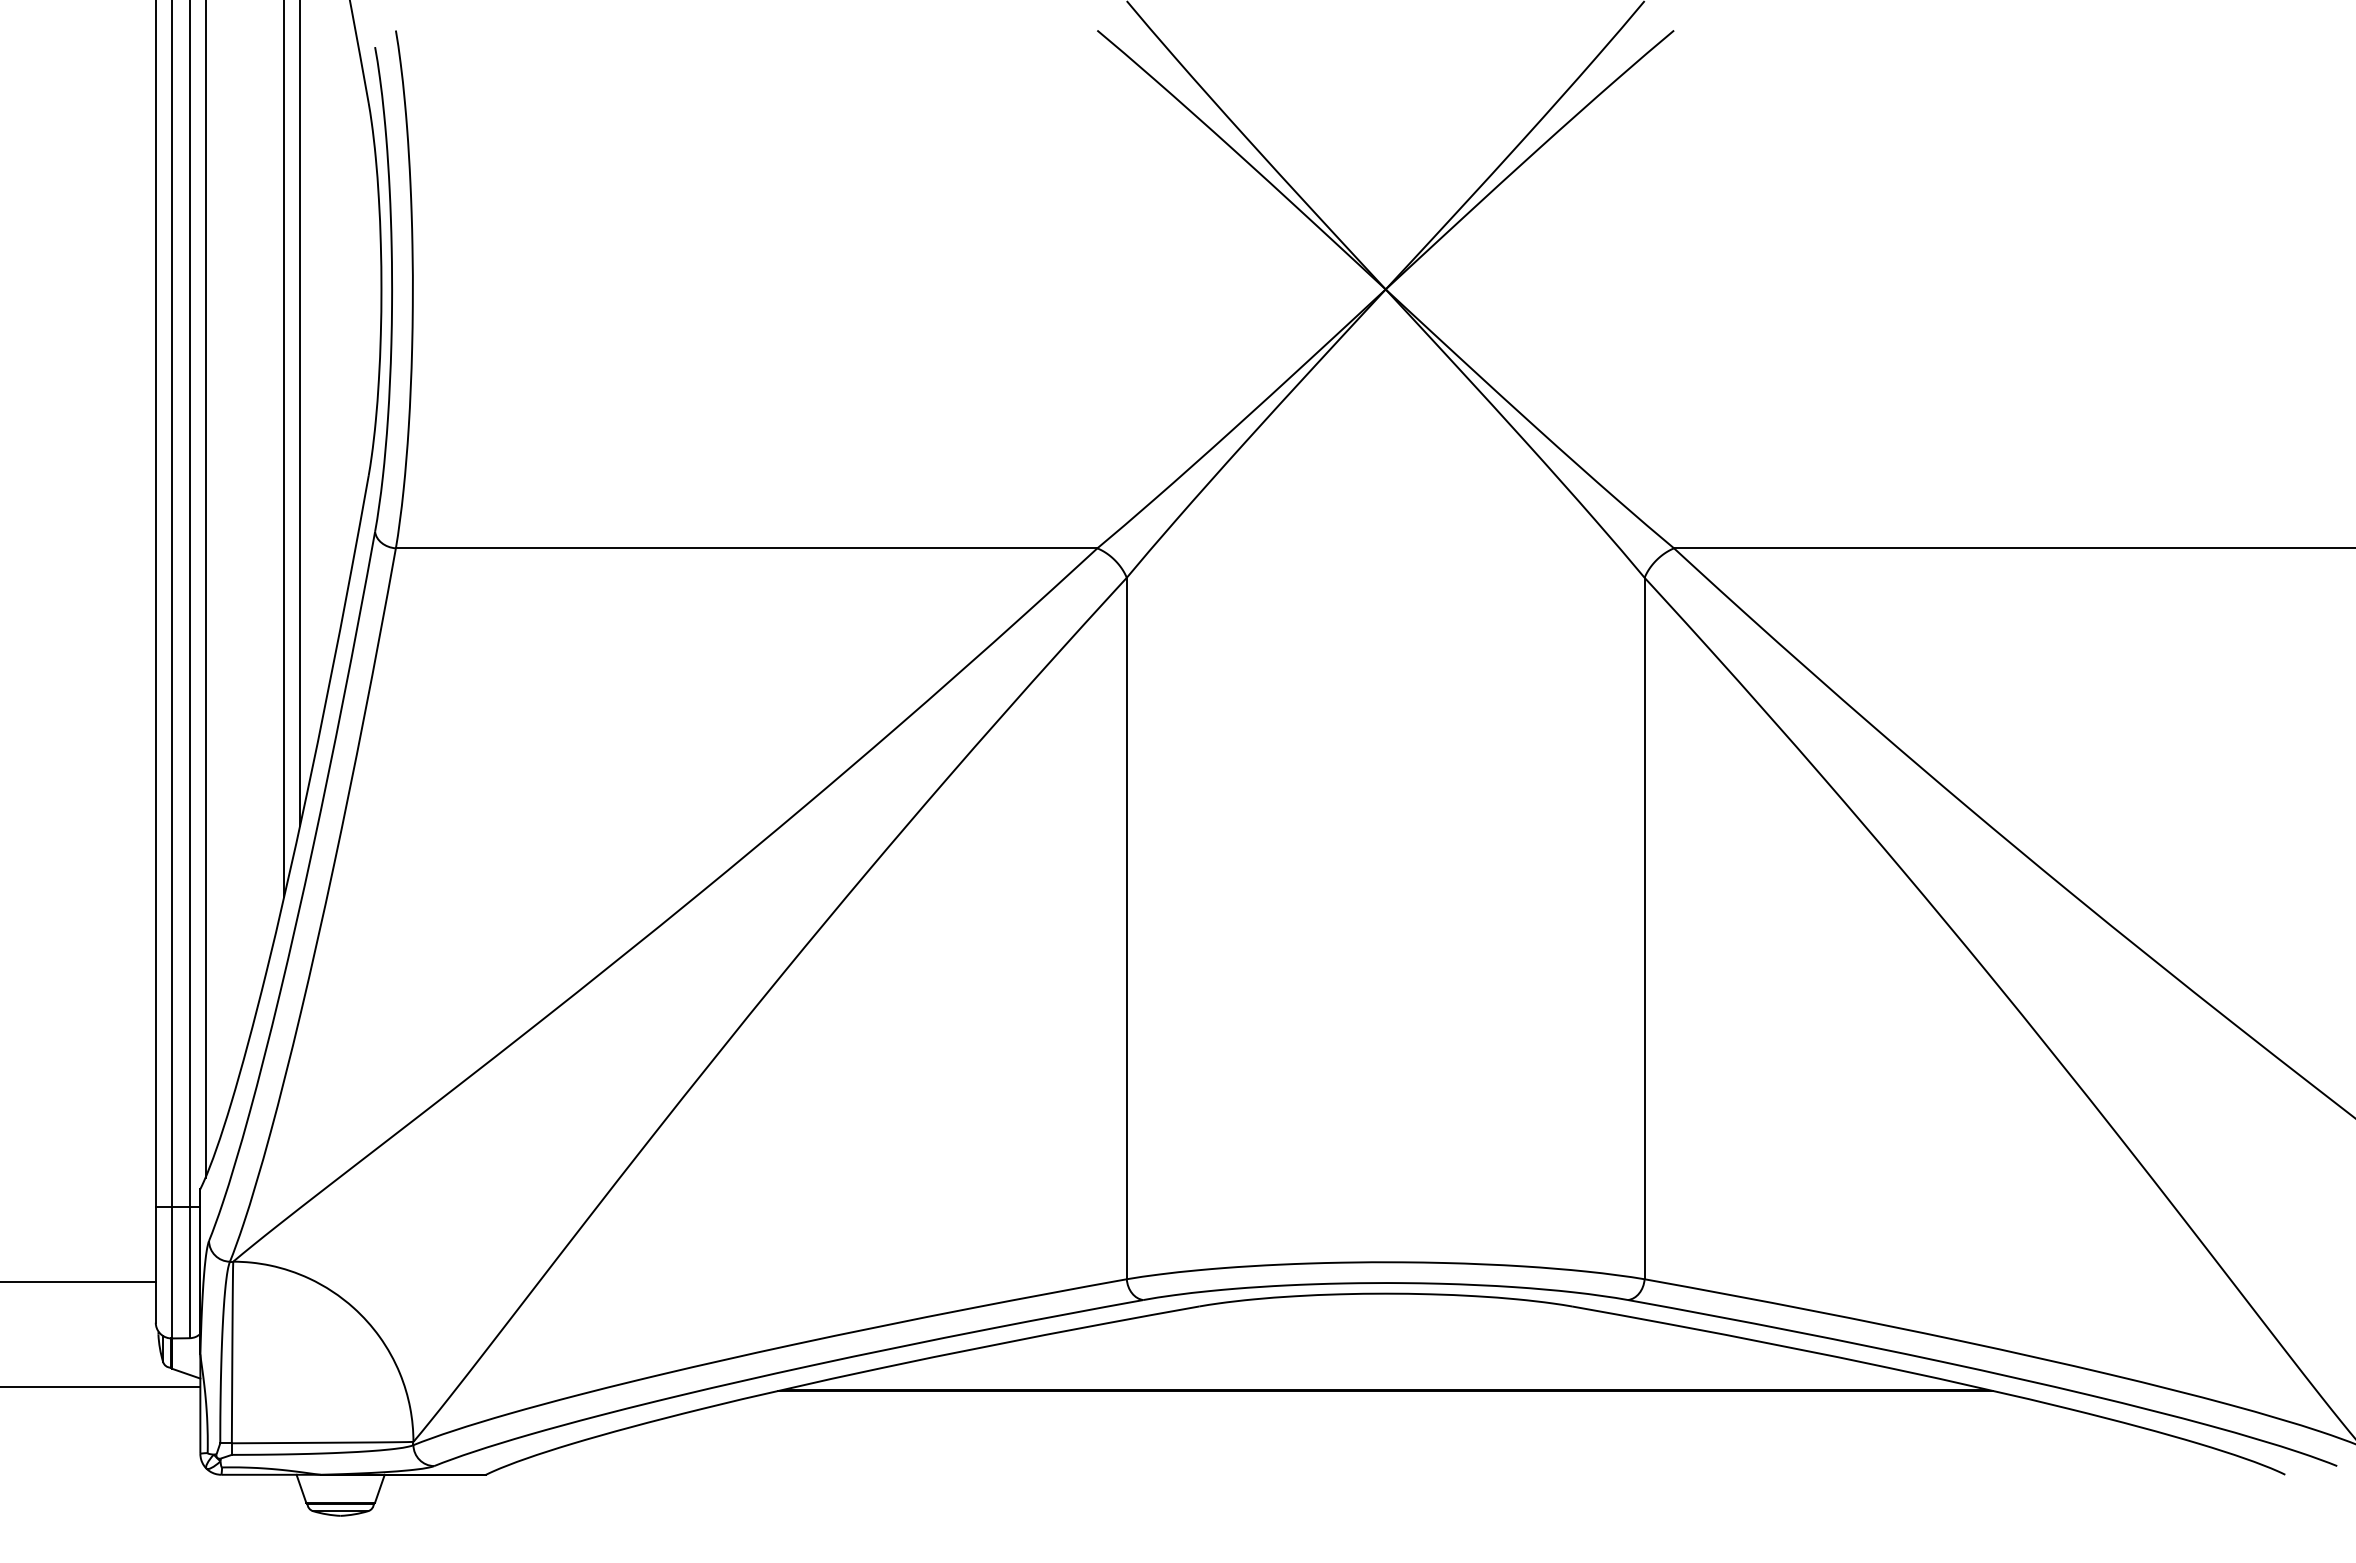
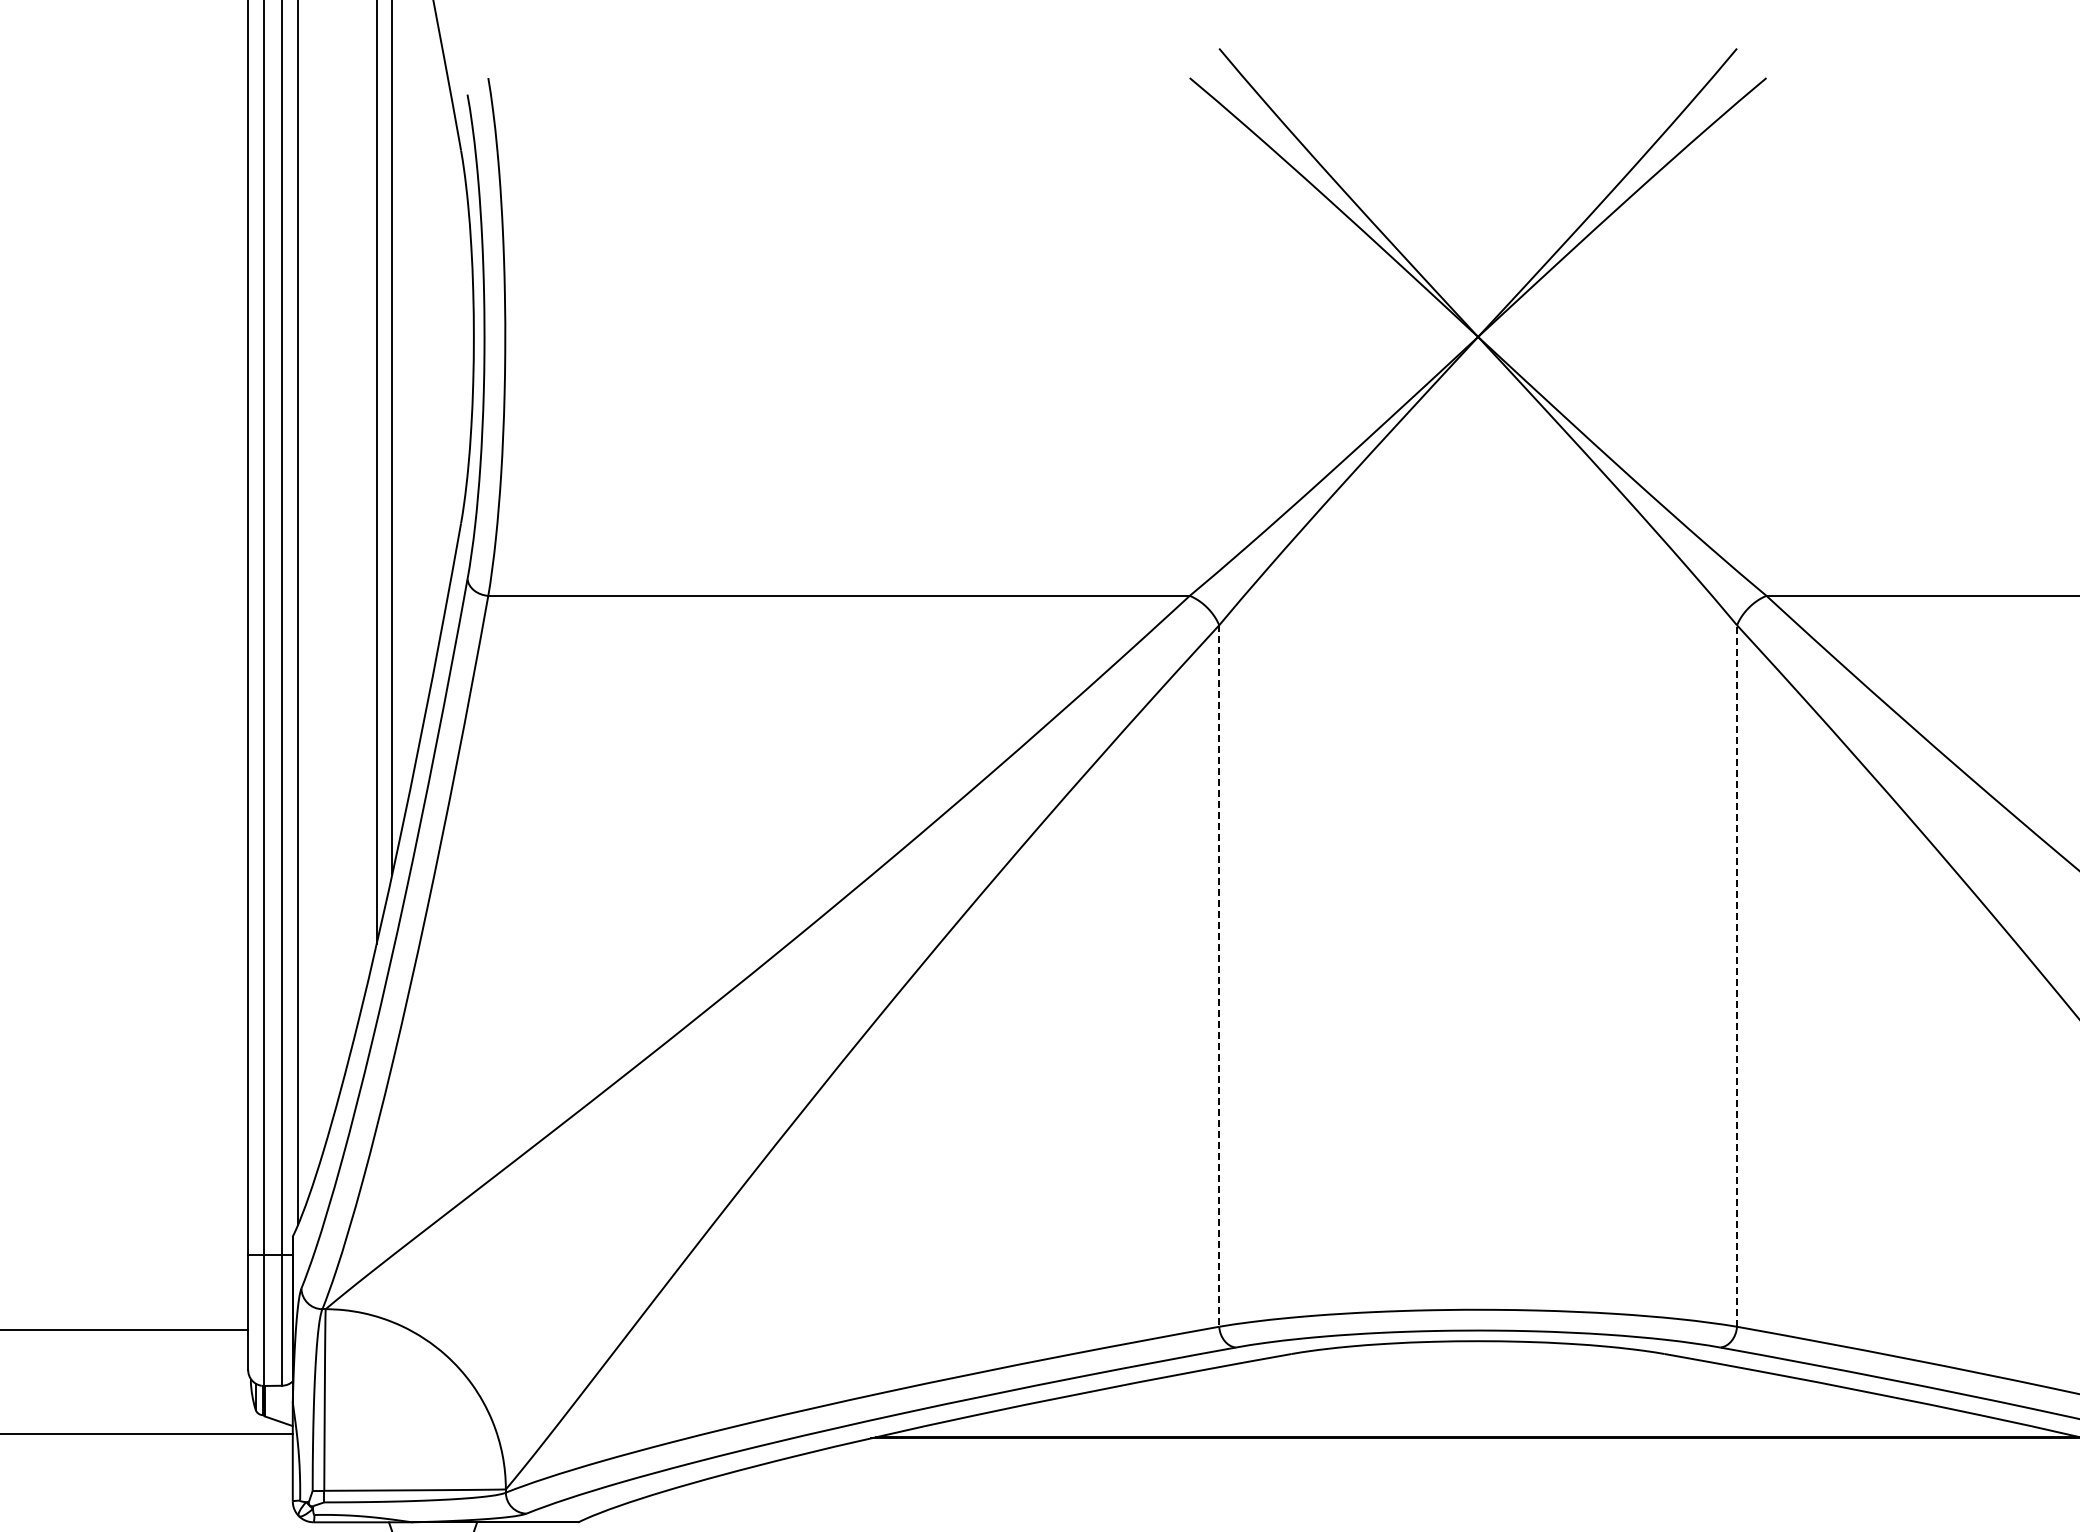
line: (1126, 928) -> (1218, 976), solid -> dashed
line: (1644, 928) -> (1736, 976), solid -> dashed

